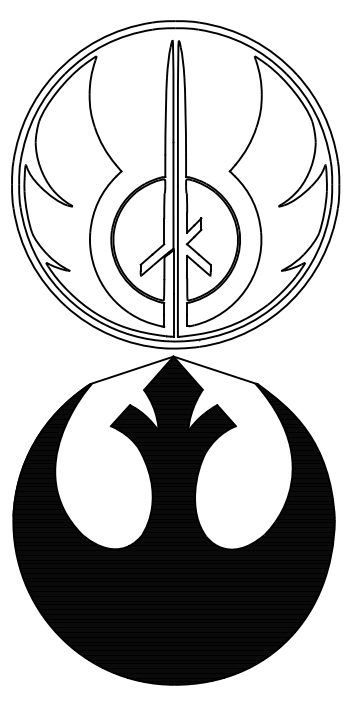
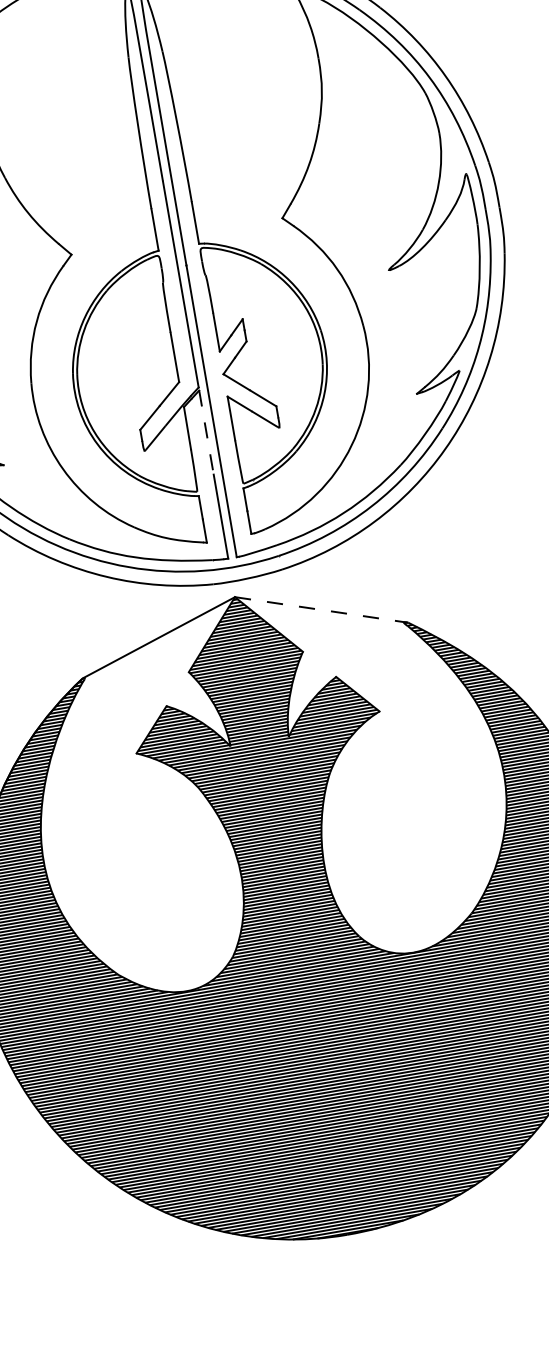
line: (173, 271) -> (206, 431), solid -> dashed
line: (216, 370) -> (323, 609), solid -> dashed

